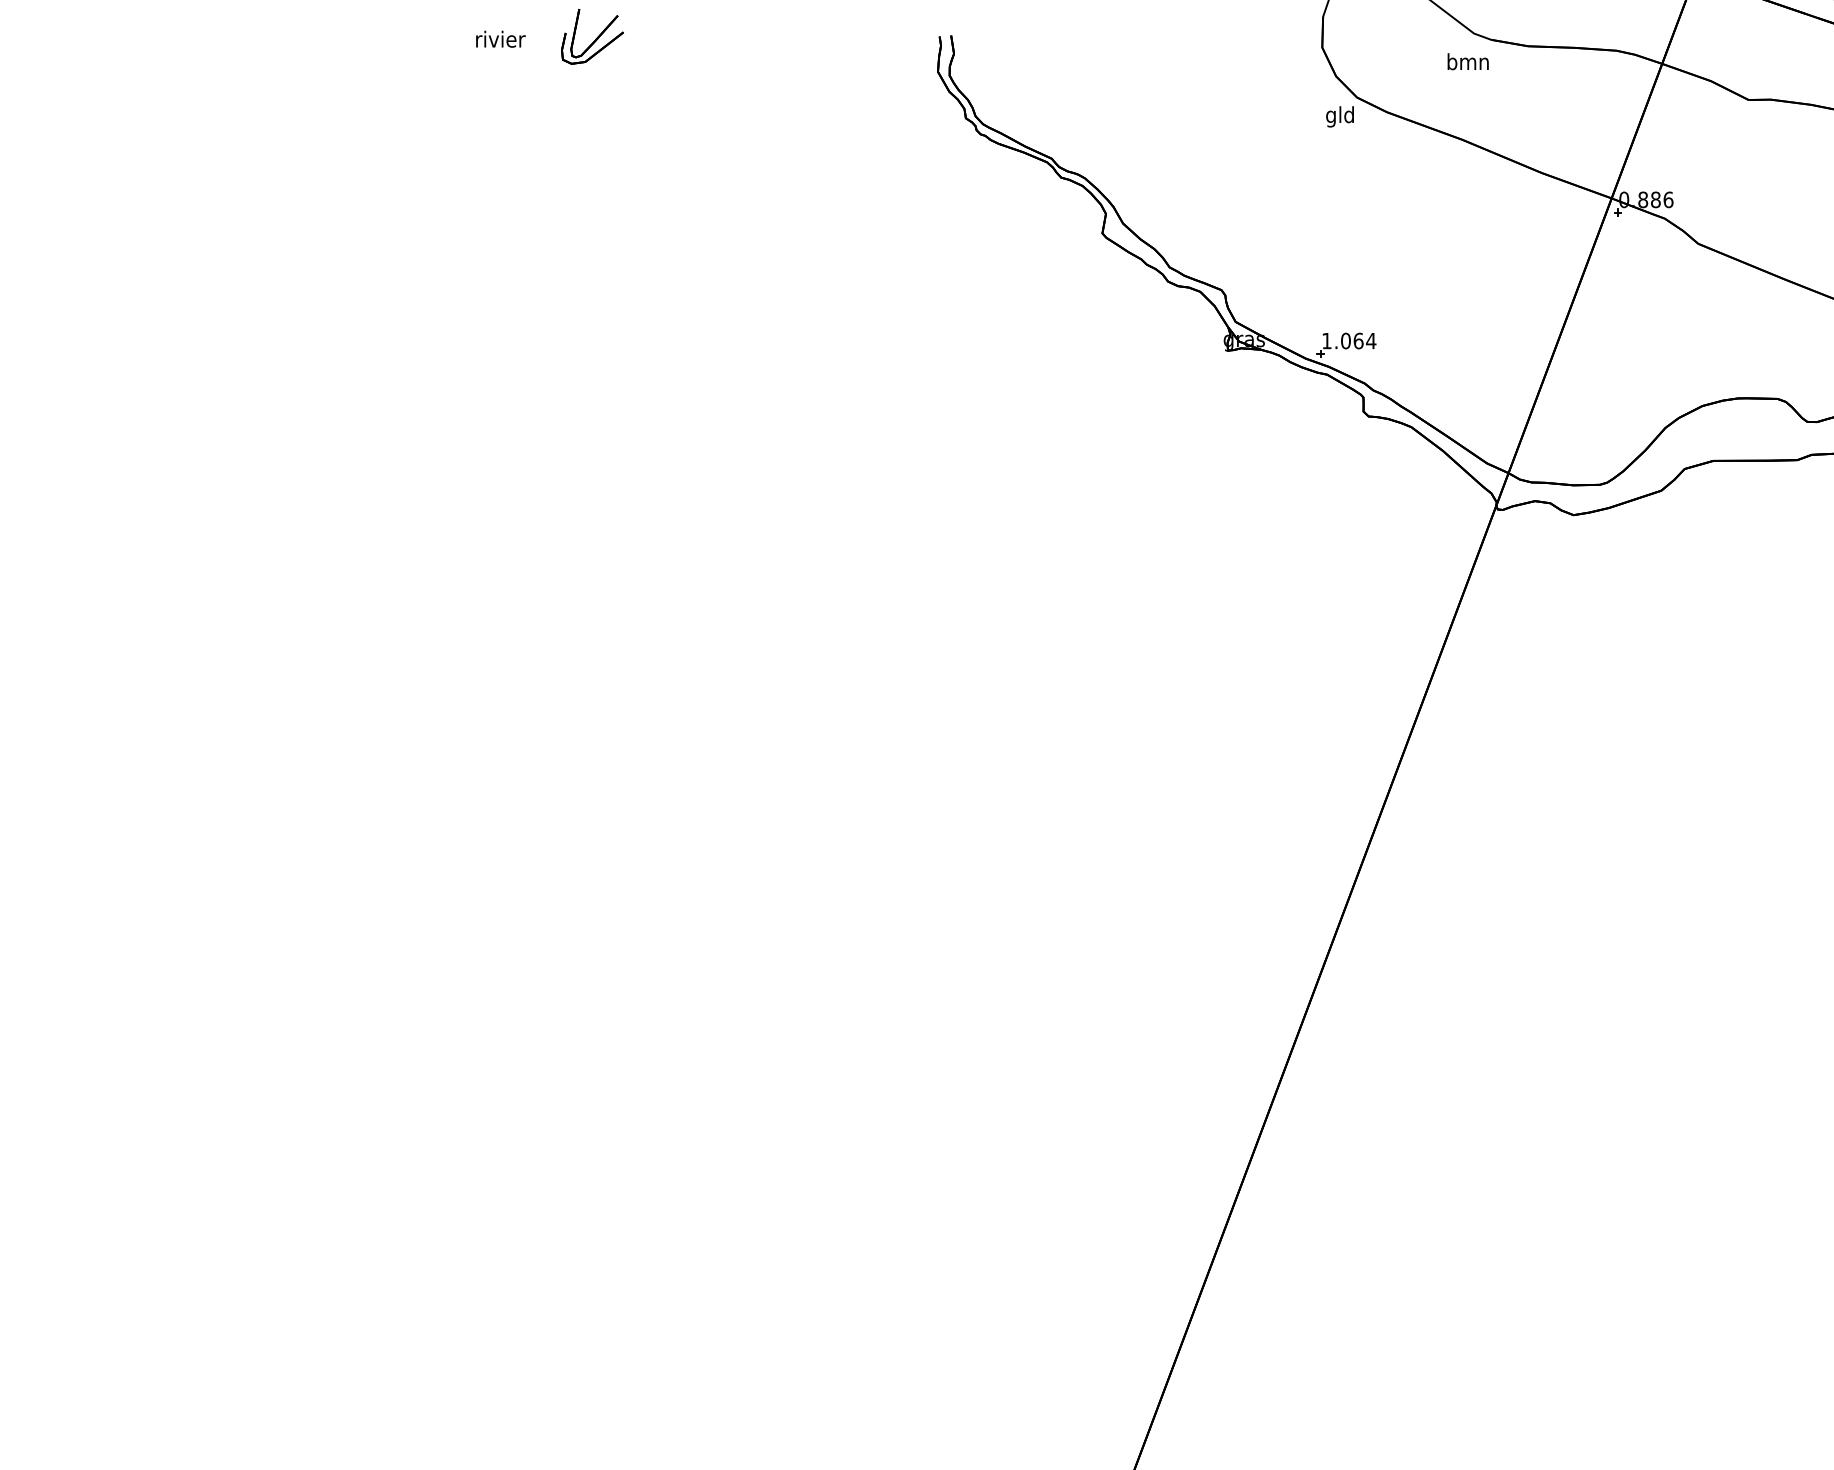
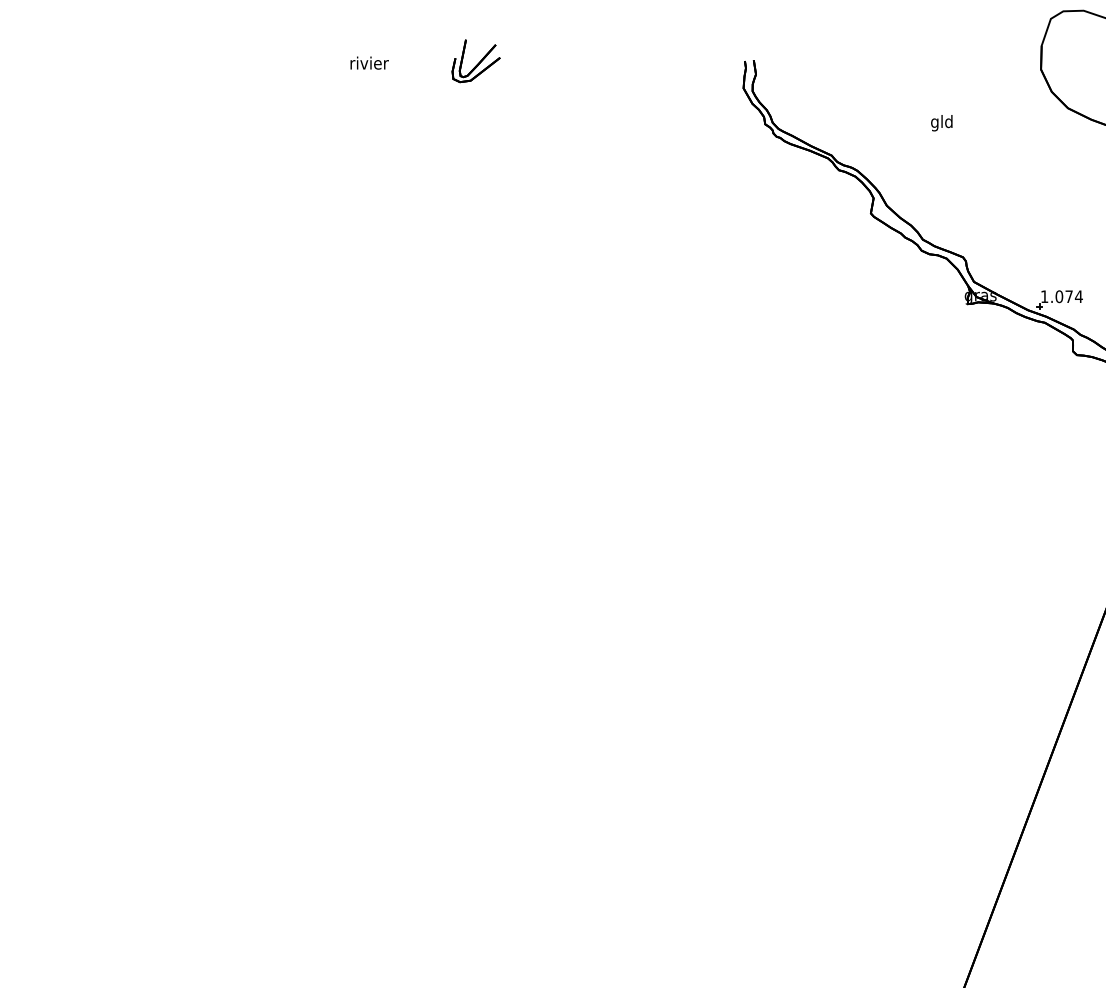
text: (500, 38) -> (369, 62), moved
text: (1339, 116) -> (941, 122), moved
text: (1358, 340) -> (1069, 296), 1.064 -> 1.074

